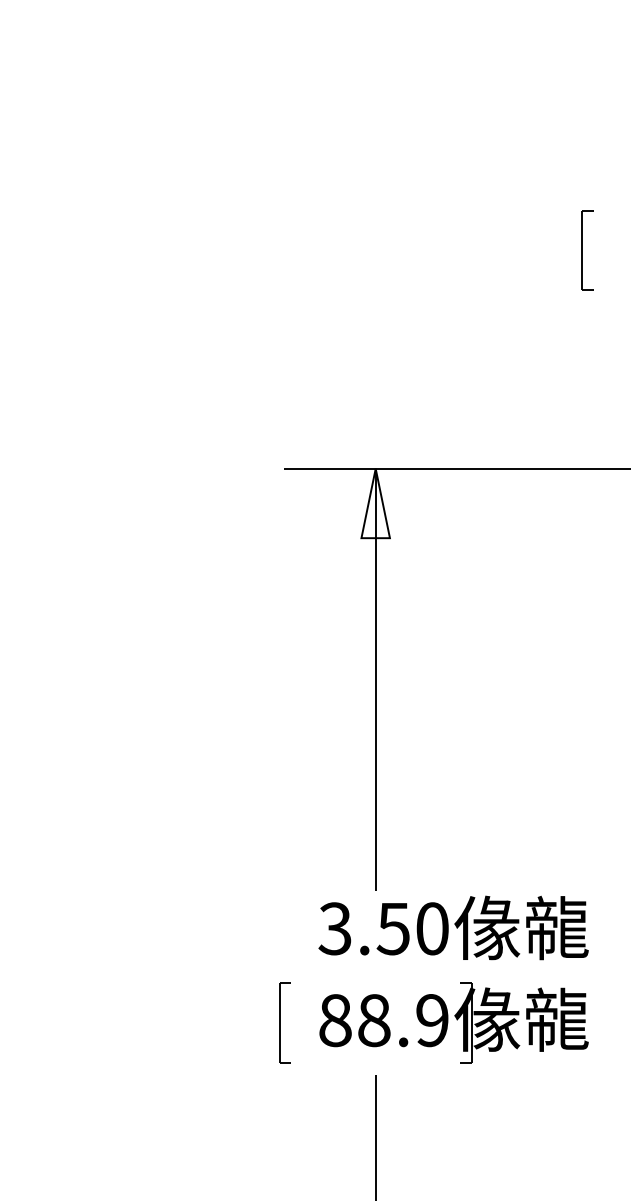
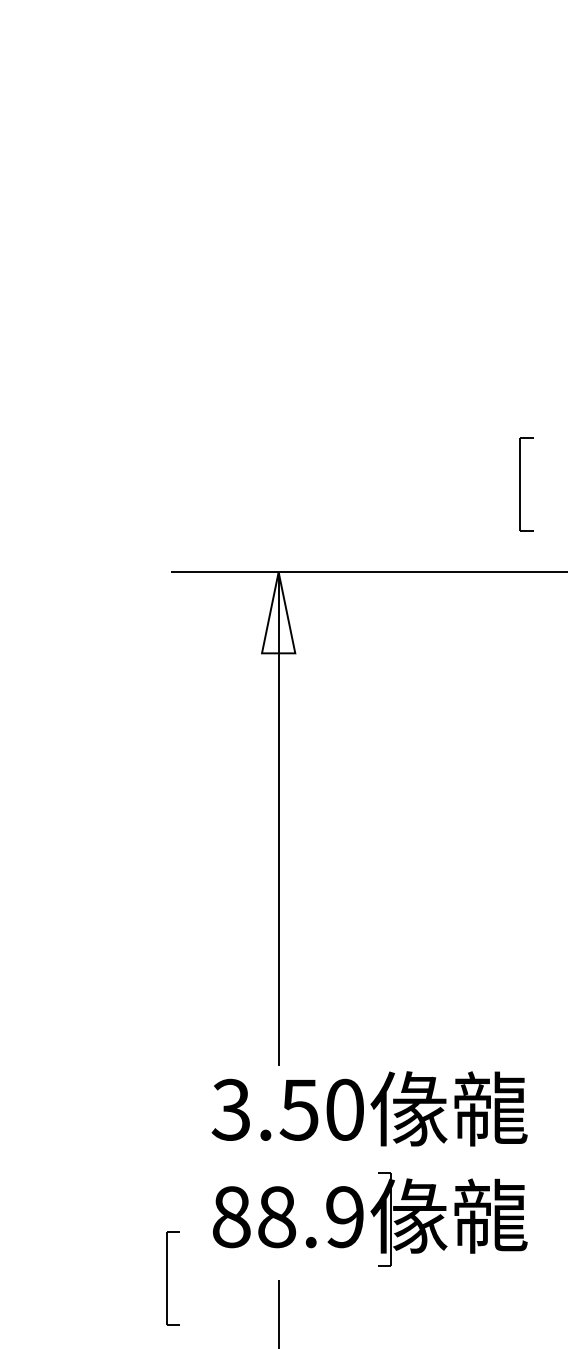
part: (587, 250) -> (526, 484), moved
part: (284, 1022) -> (172, 1277), moved

